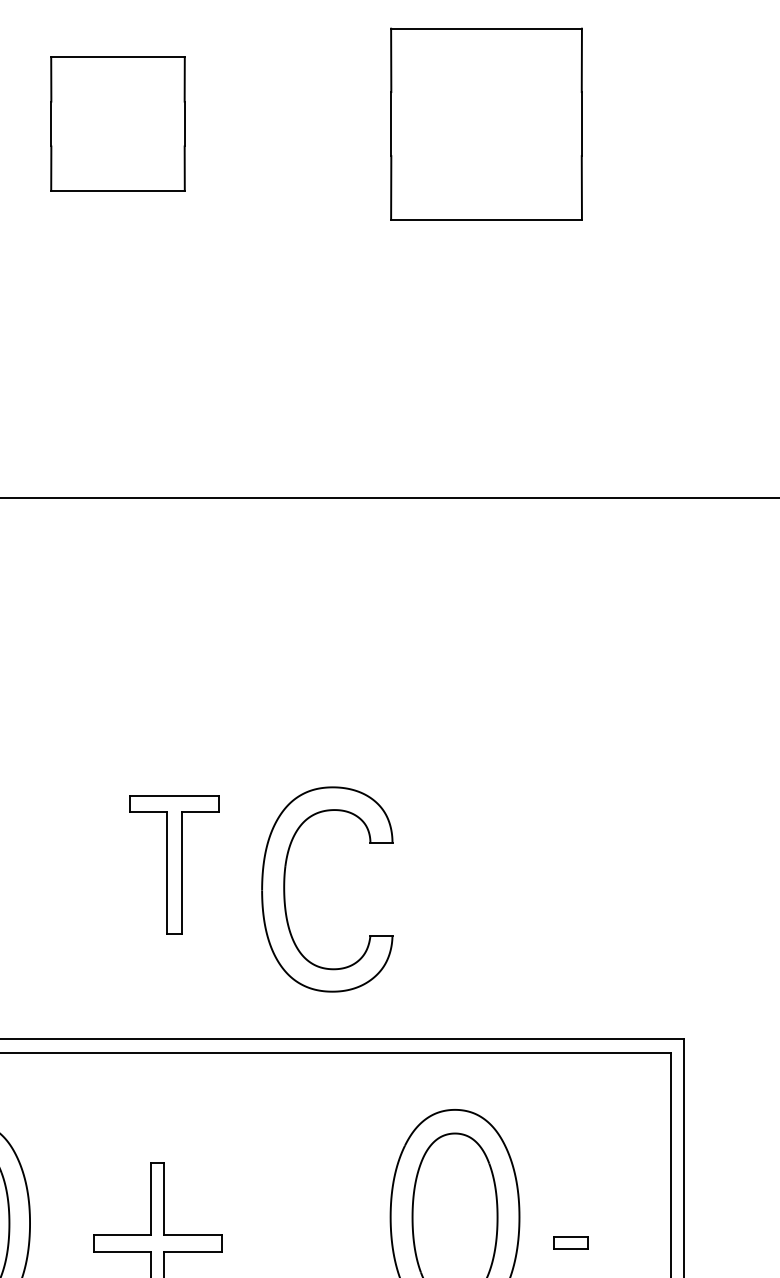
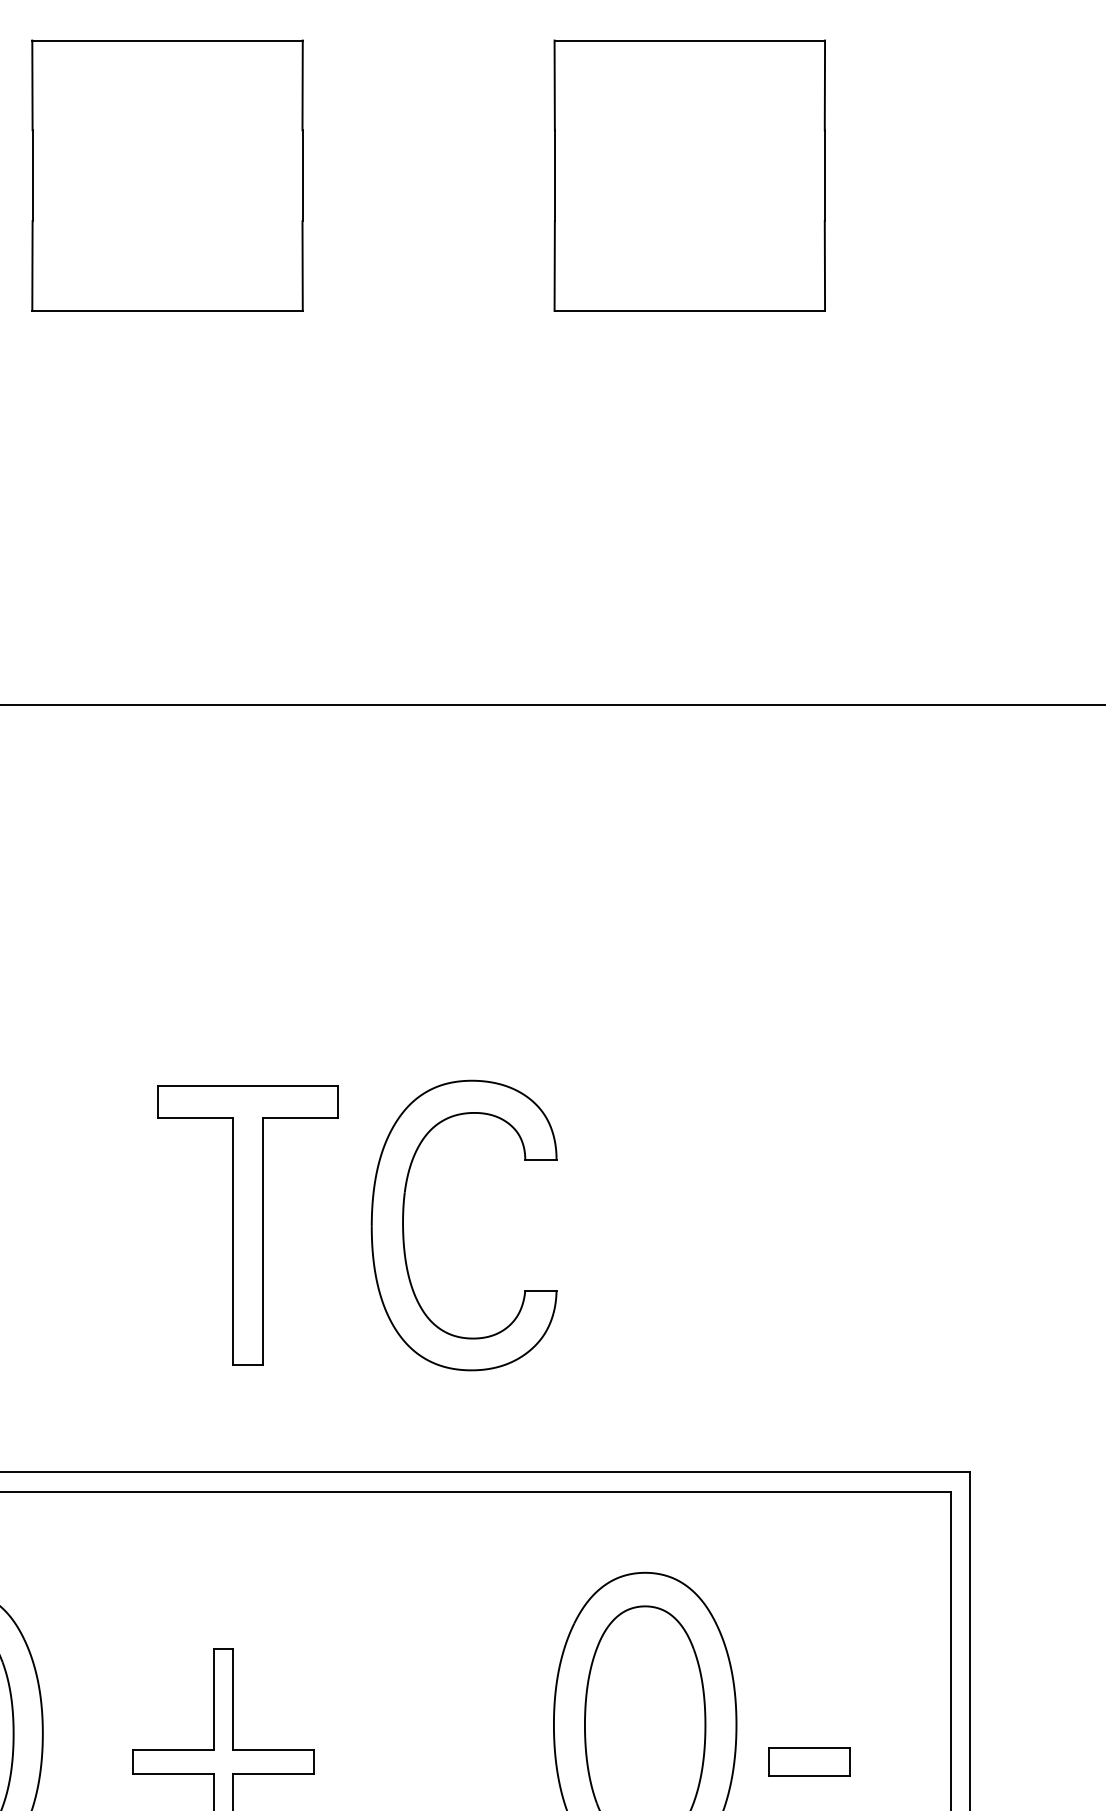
part: (117, 123) -> (167, 175), size x1.43
part: (174, 864) -> (247, 1225), size x1.43
part: (285, 893) -> (404, 1231), moved
part: (570, 1242) -> (809, 1761), size x1.67

